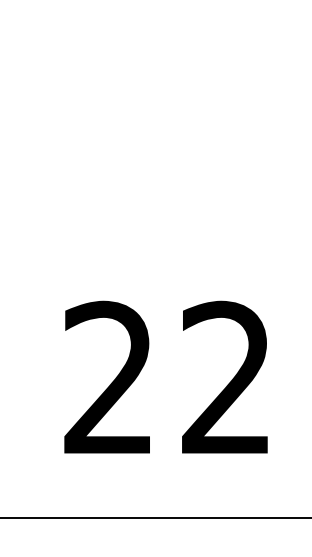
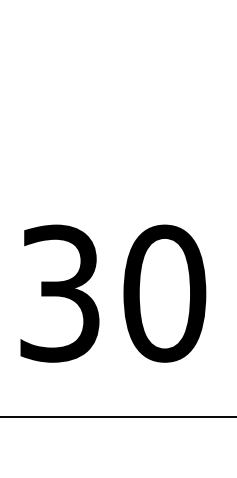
text: (168, 378) -> (112, 293), 22 -> 30

